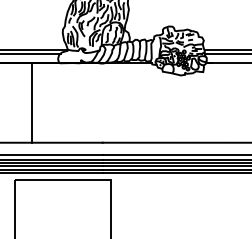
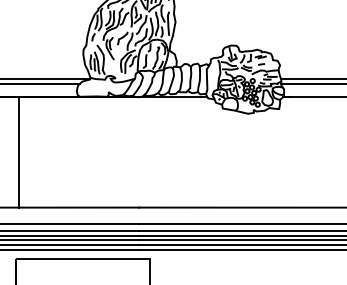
line: (31, 102) -> (18, 151), moved

